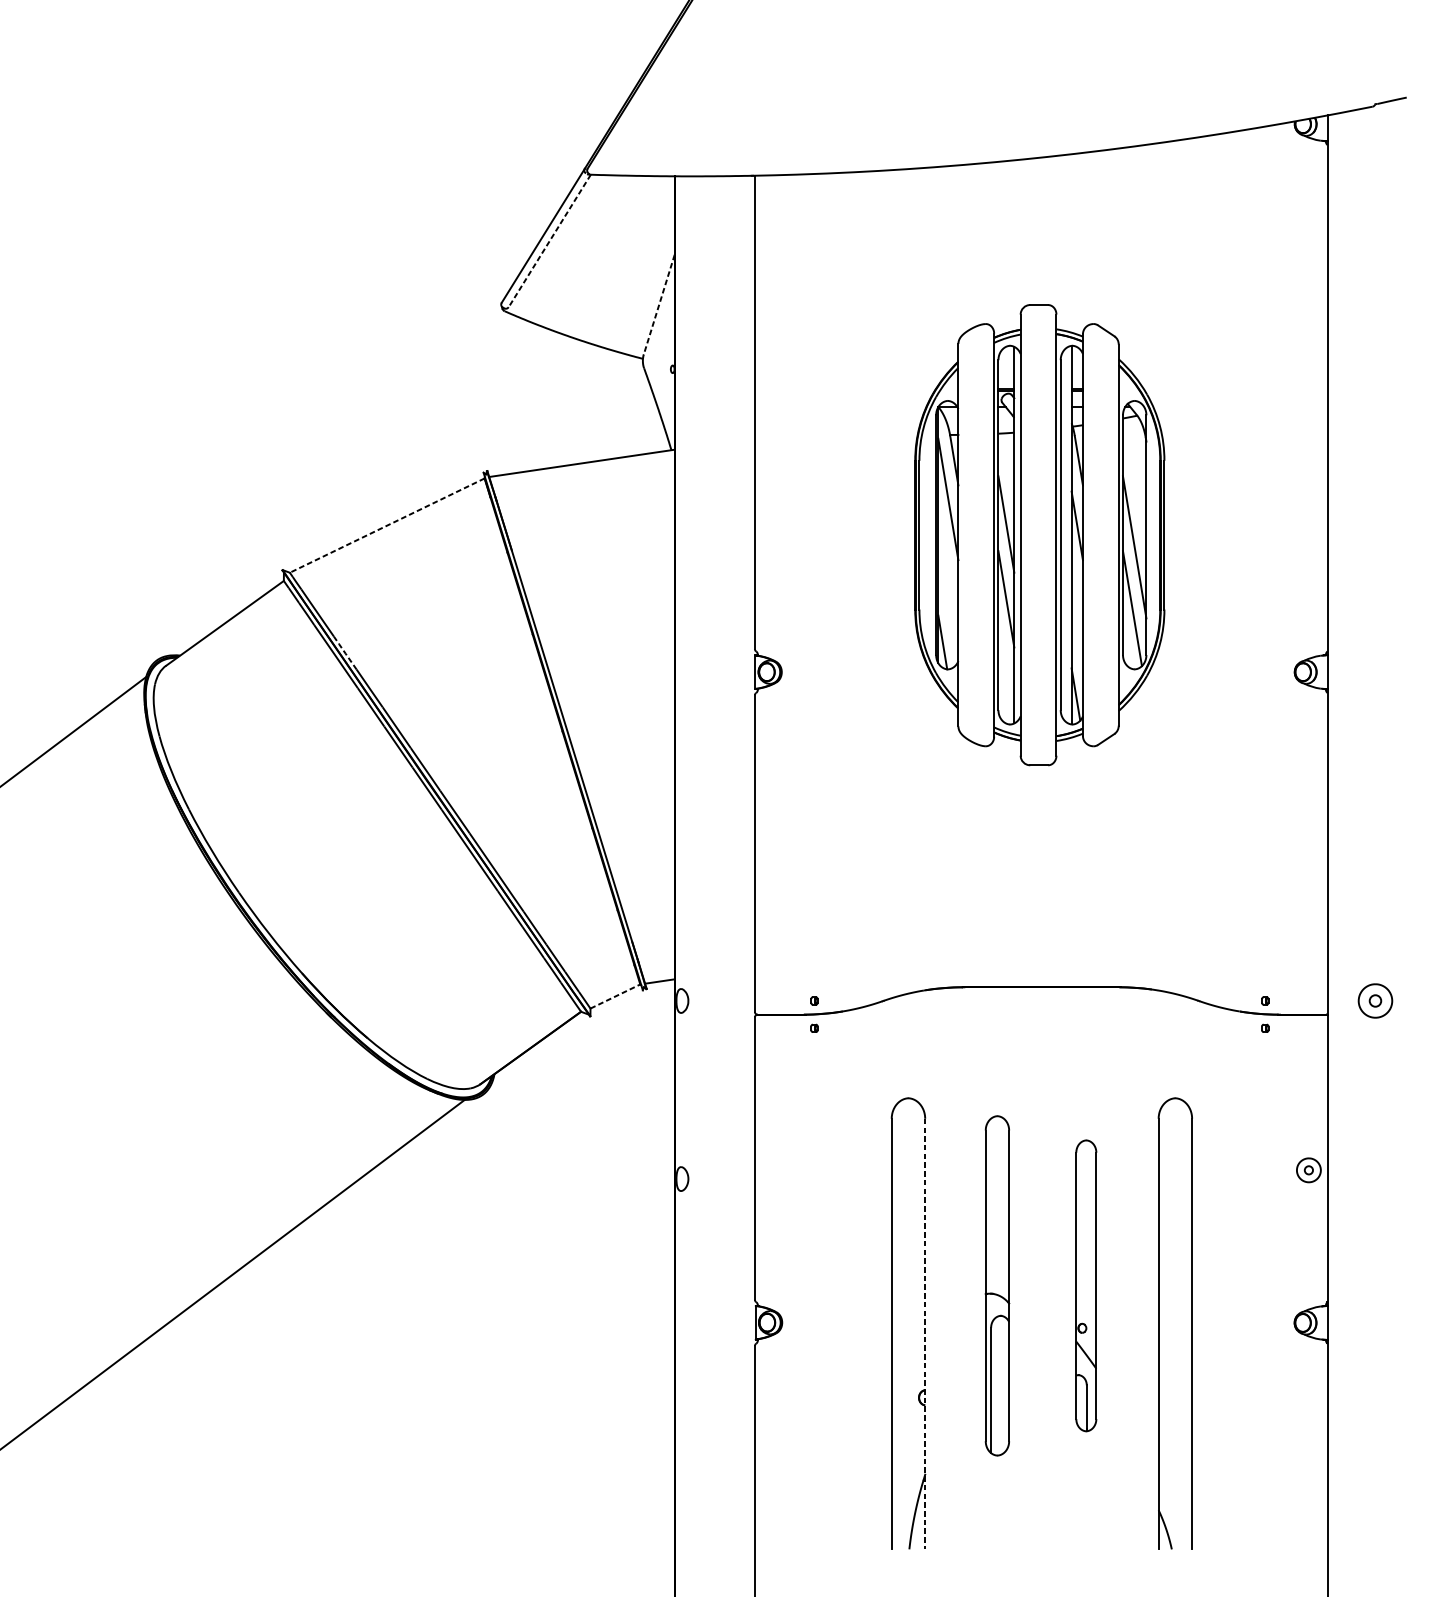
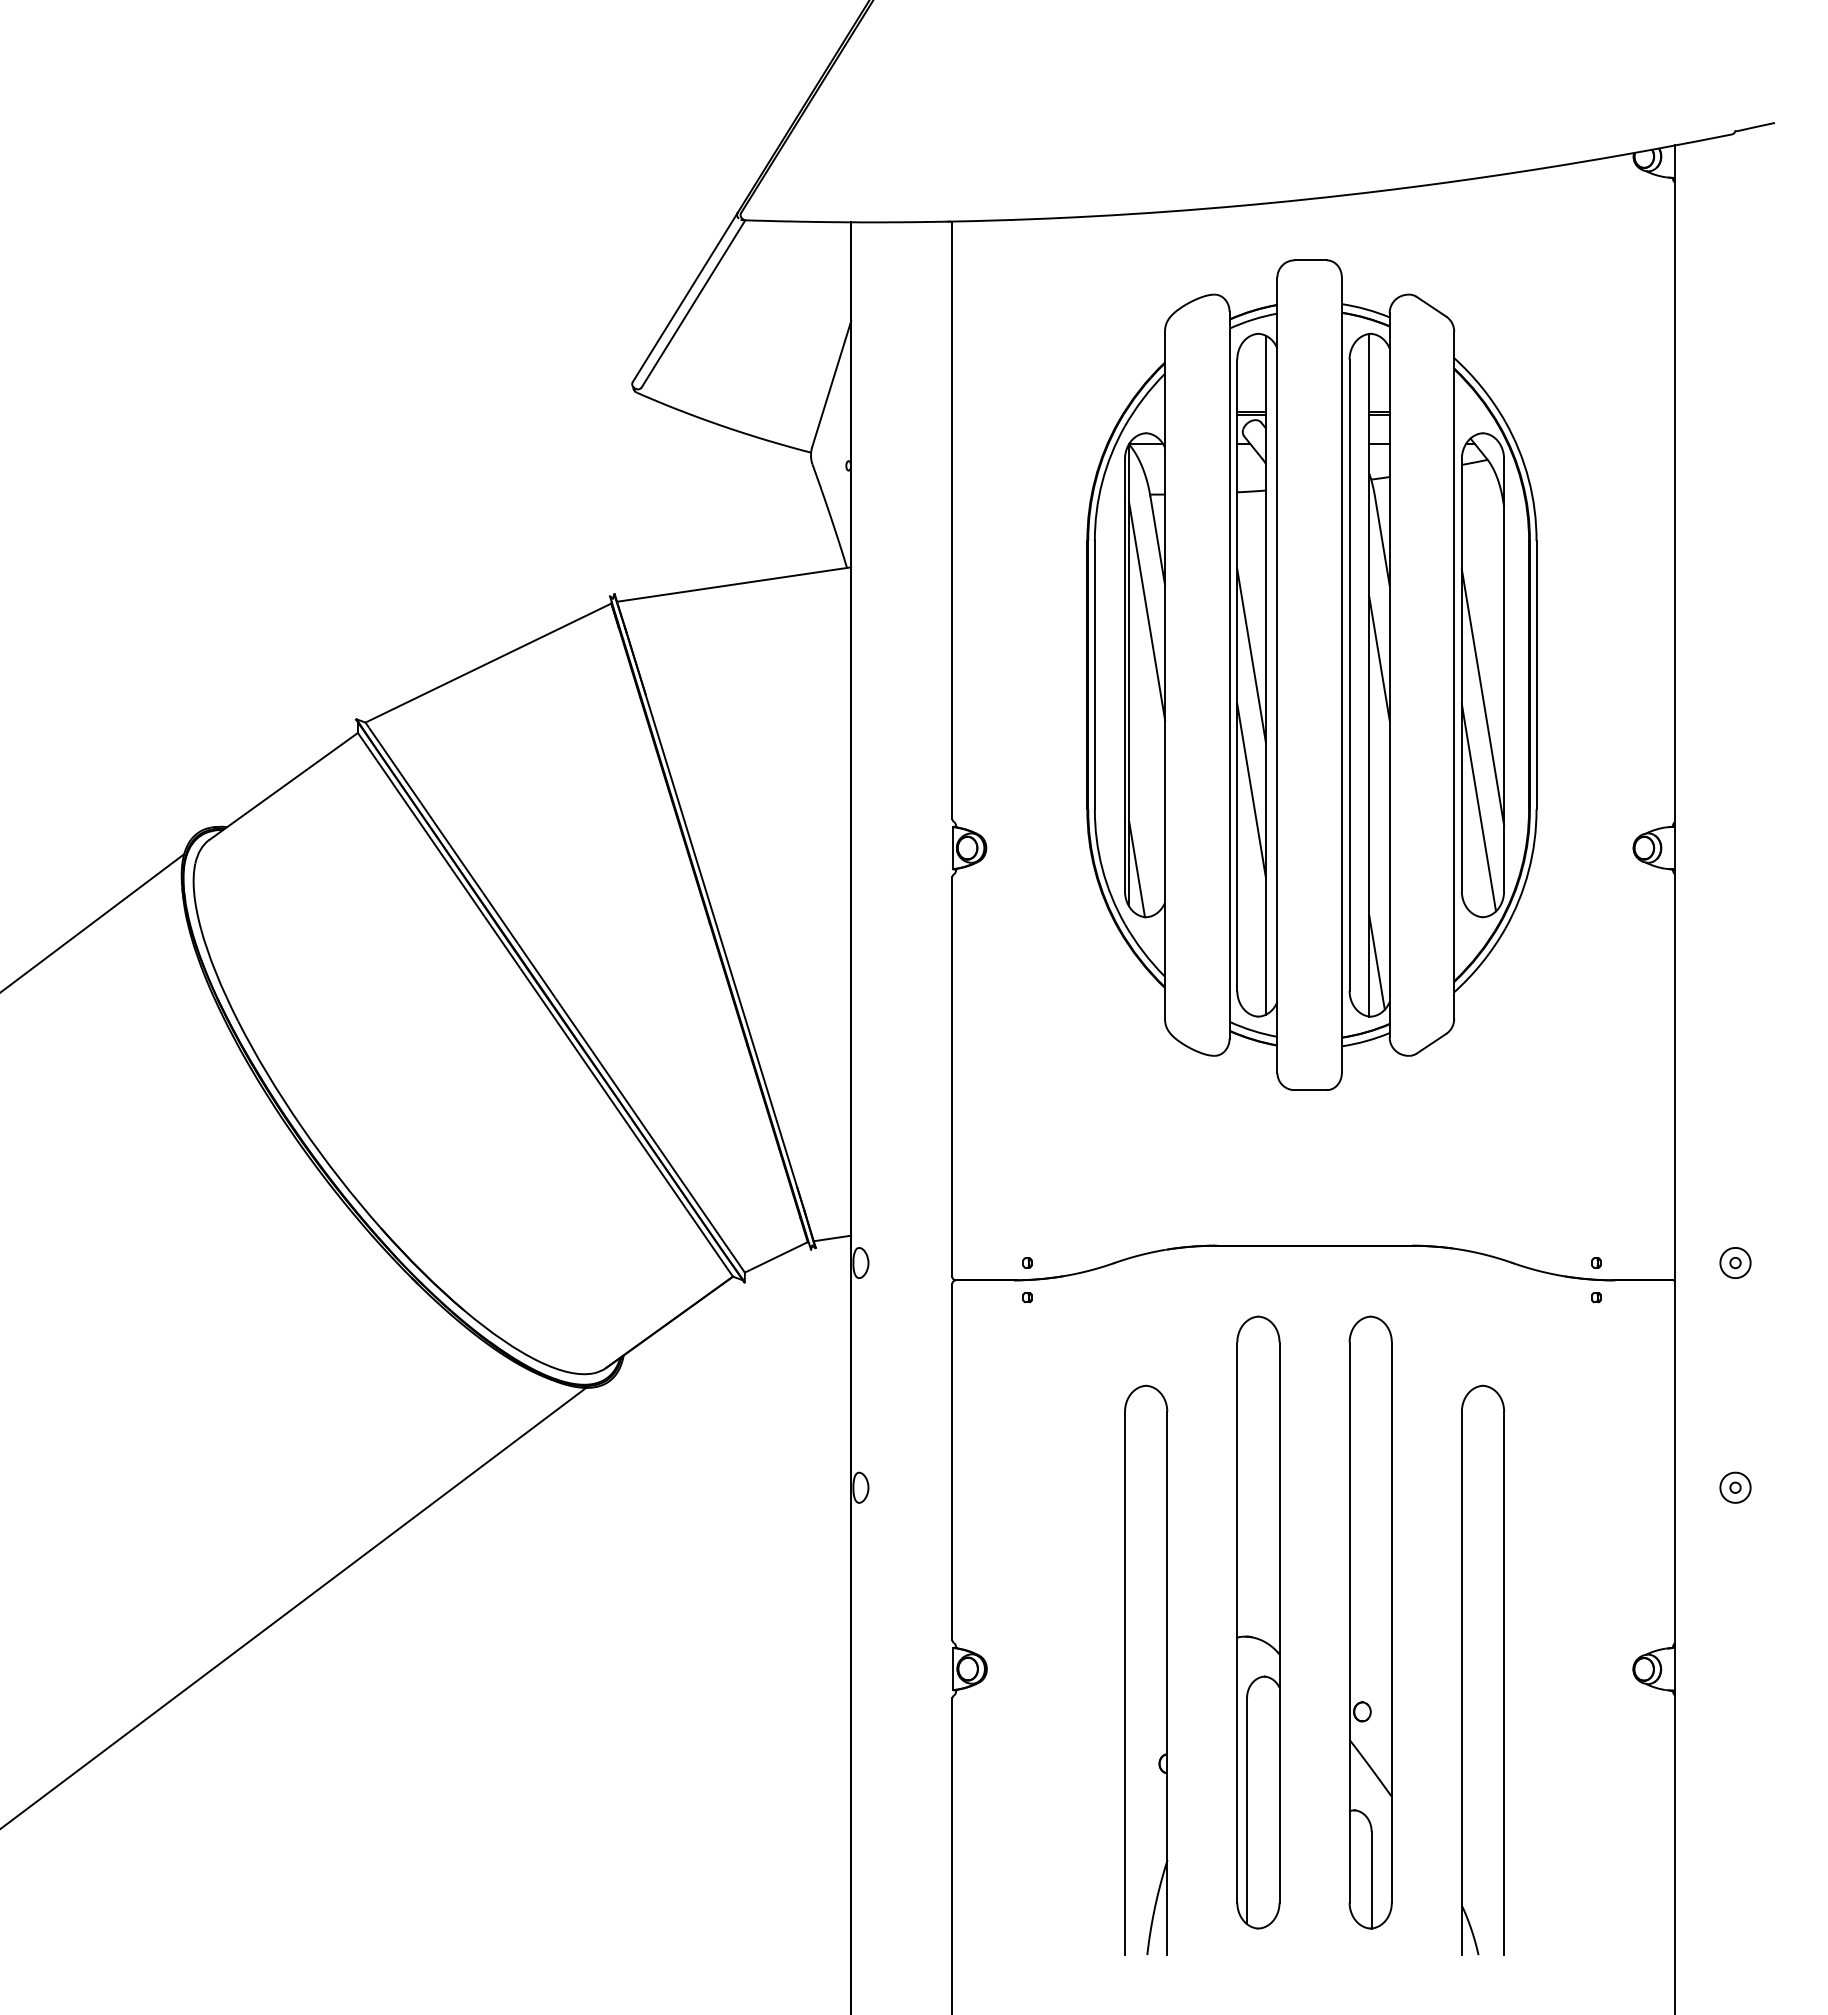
line: (549, 241) -> (693, 304), dashed -> solid
line: (659, 304) -> (831, 384), dashed -> solid
line: (387, 525) -> (488, 663), dashed -> solid
part: (1039, 534) -> (1311, 674), size x1.43
line: (345, 653) -> (435, 824), dashed -> solid
line: (615, 996) -> (776, 1257), dashed -> solid
part: (1375, 1000) -> (1735, 1262), size x0.71
part: (1308, 1170) -> (1735, 1487), moved
part: (997, 1285) -> (1258, 1622), size x1.43
part: (1086, 1285) -> (1370, 1622), size x1.67
line: (925, 1334) -> (1167, 1683), dashed -> solid

